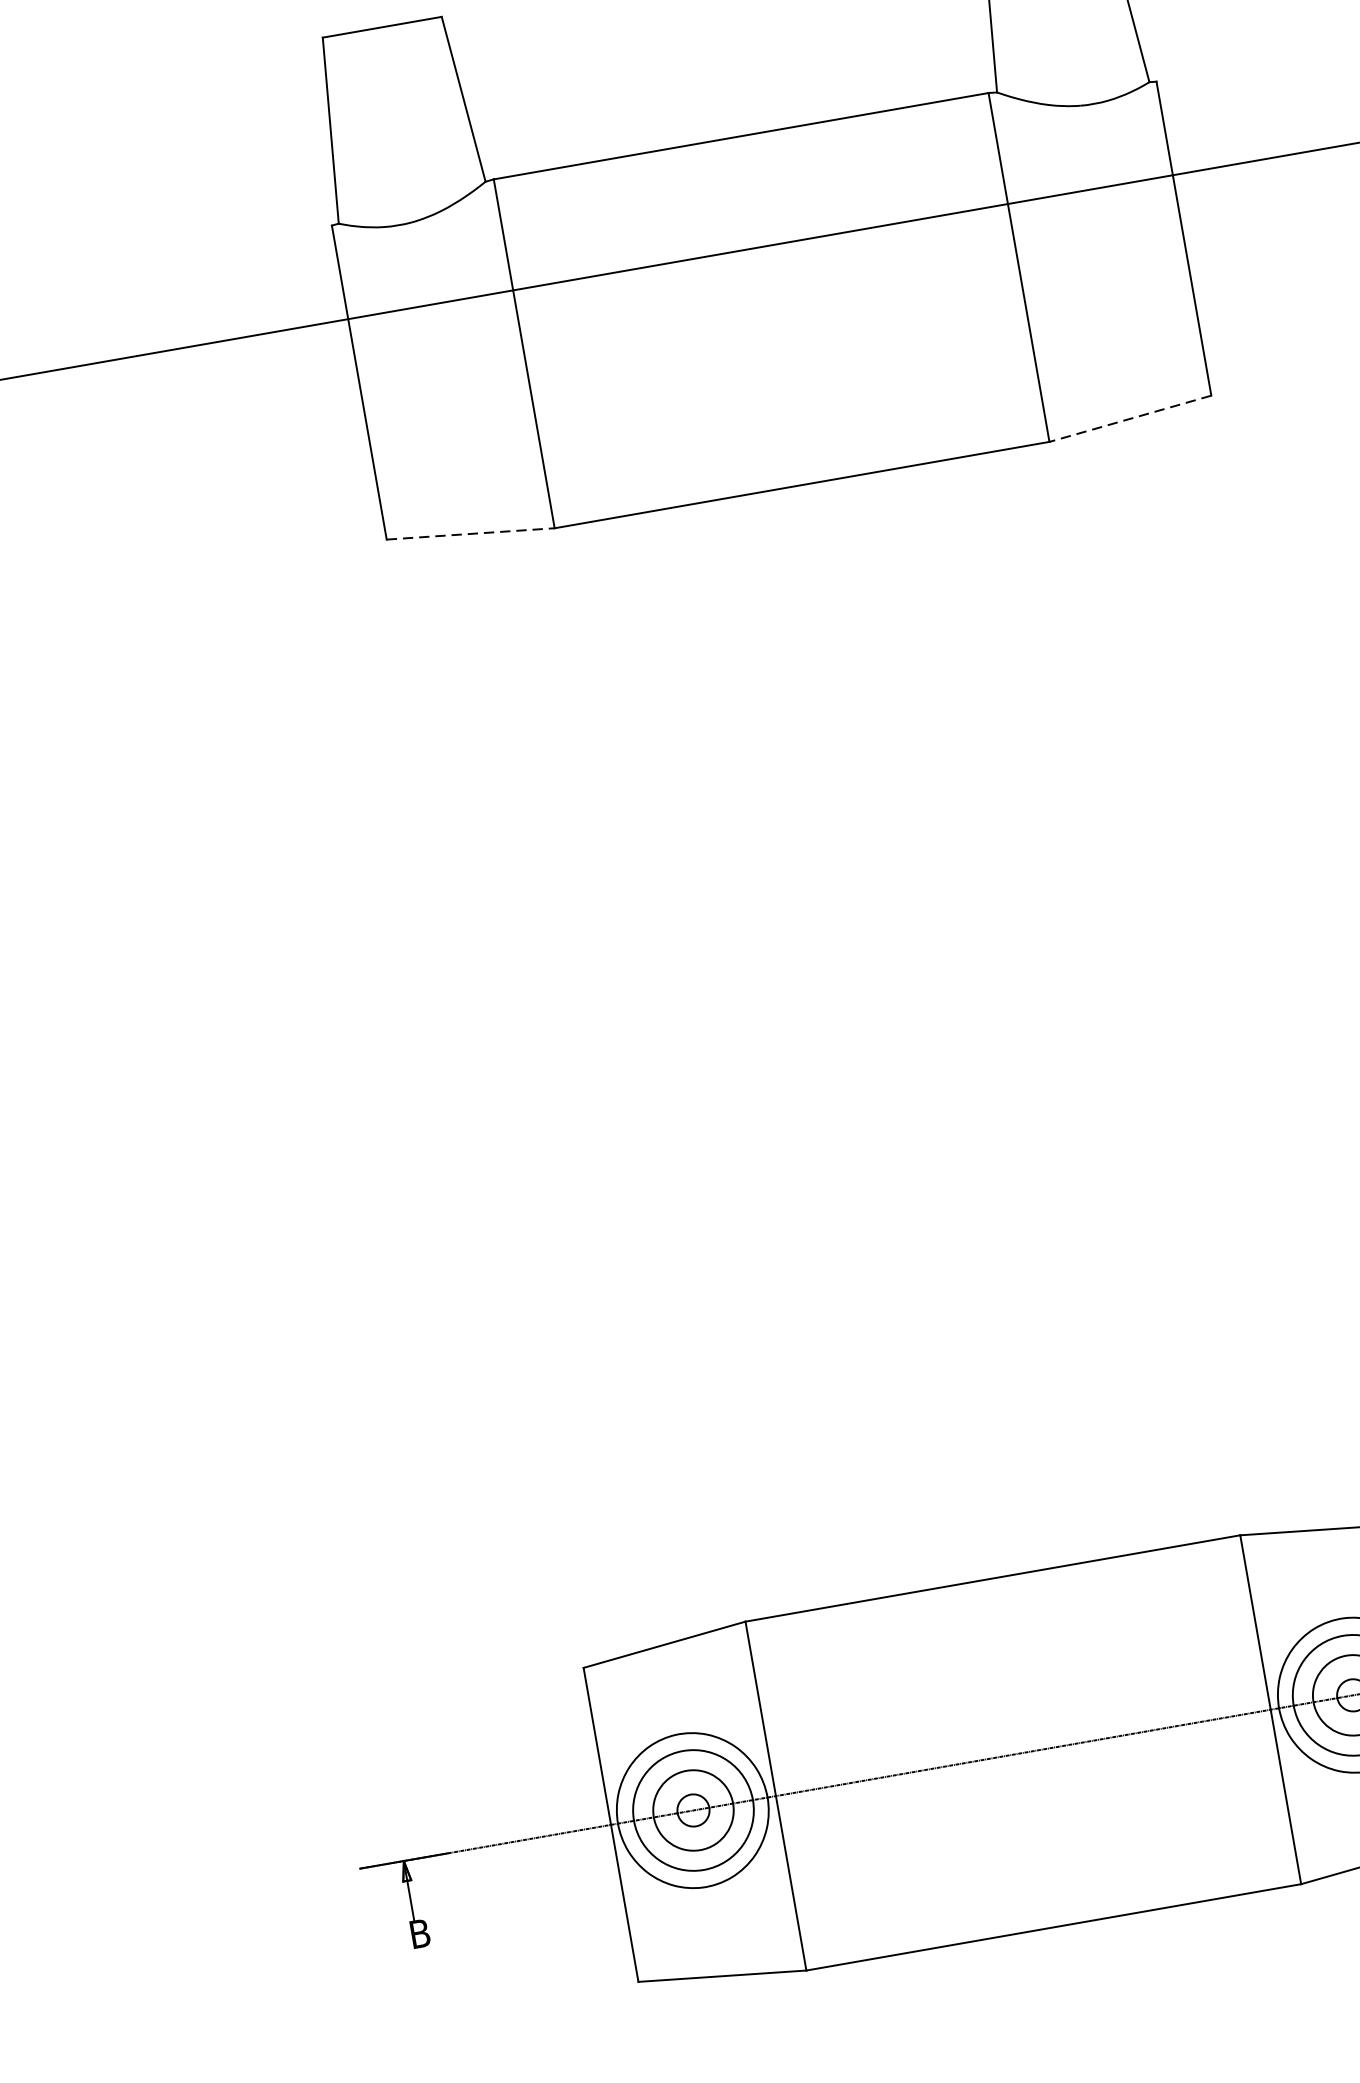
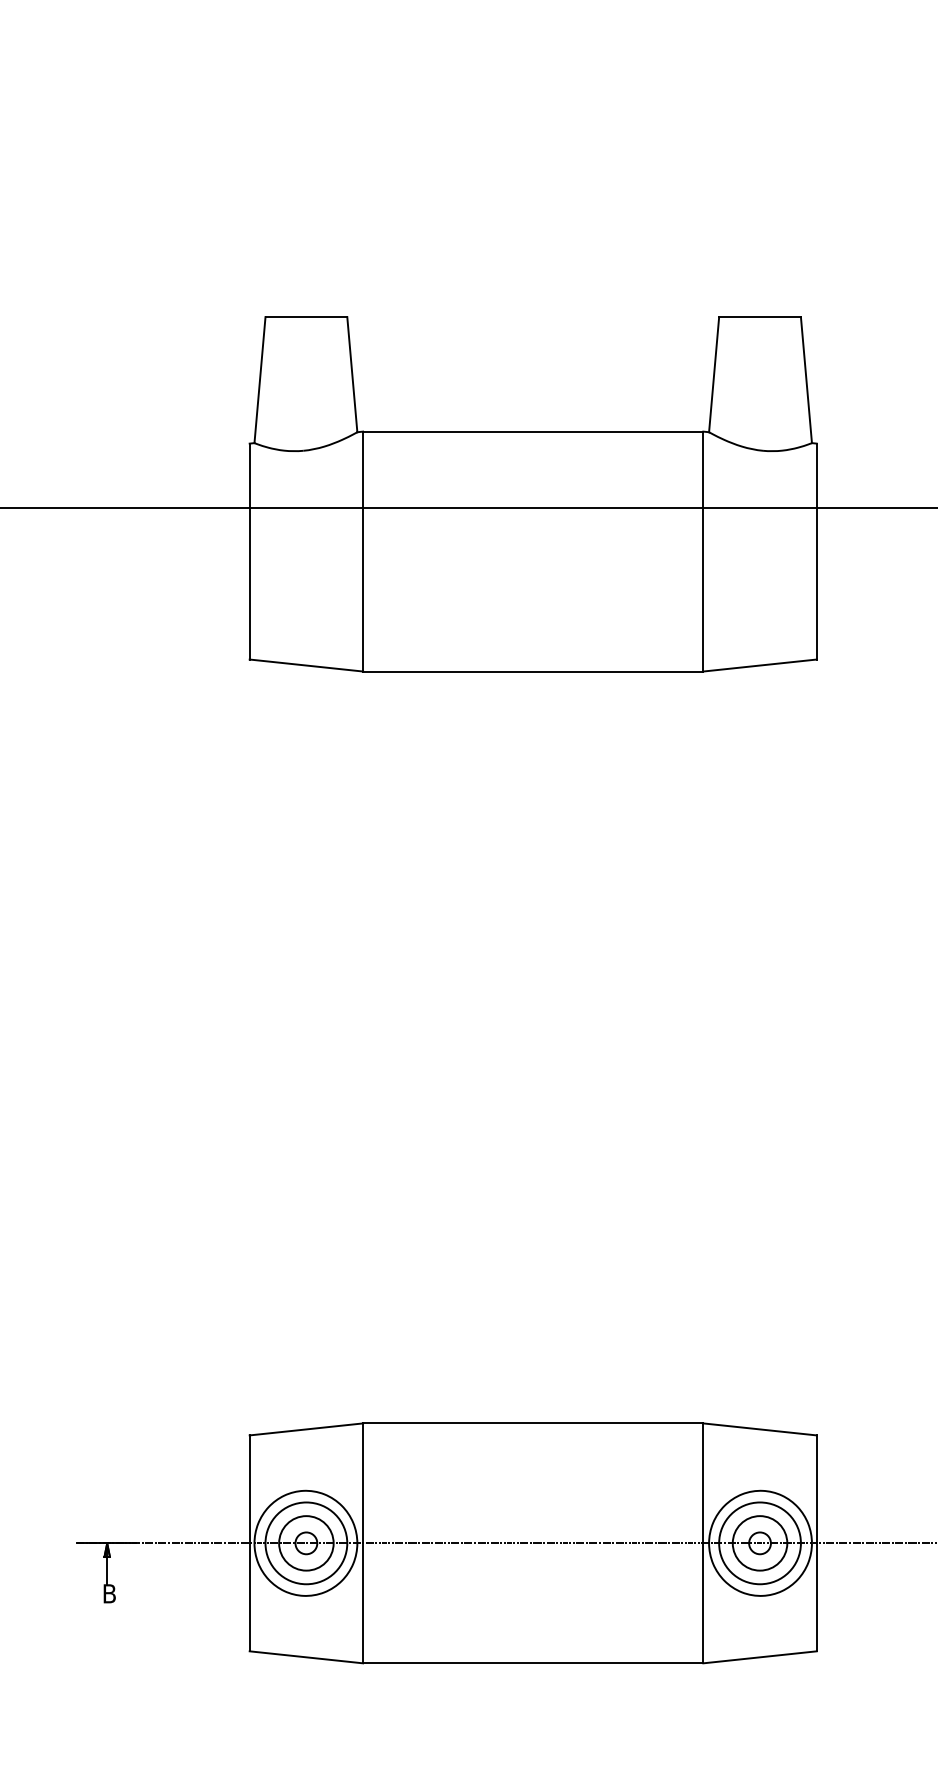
line: (1129, 418) -> (759, 665), dashed -> solid
line: (470, 533) -> (306, 665), dashed -> solid

